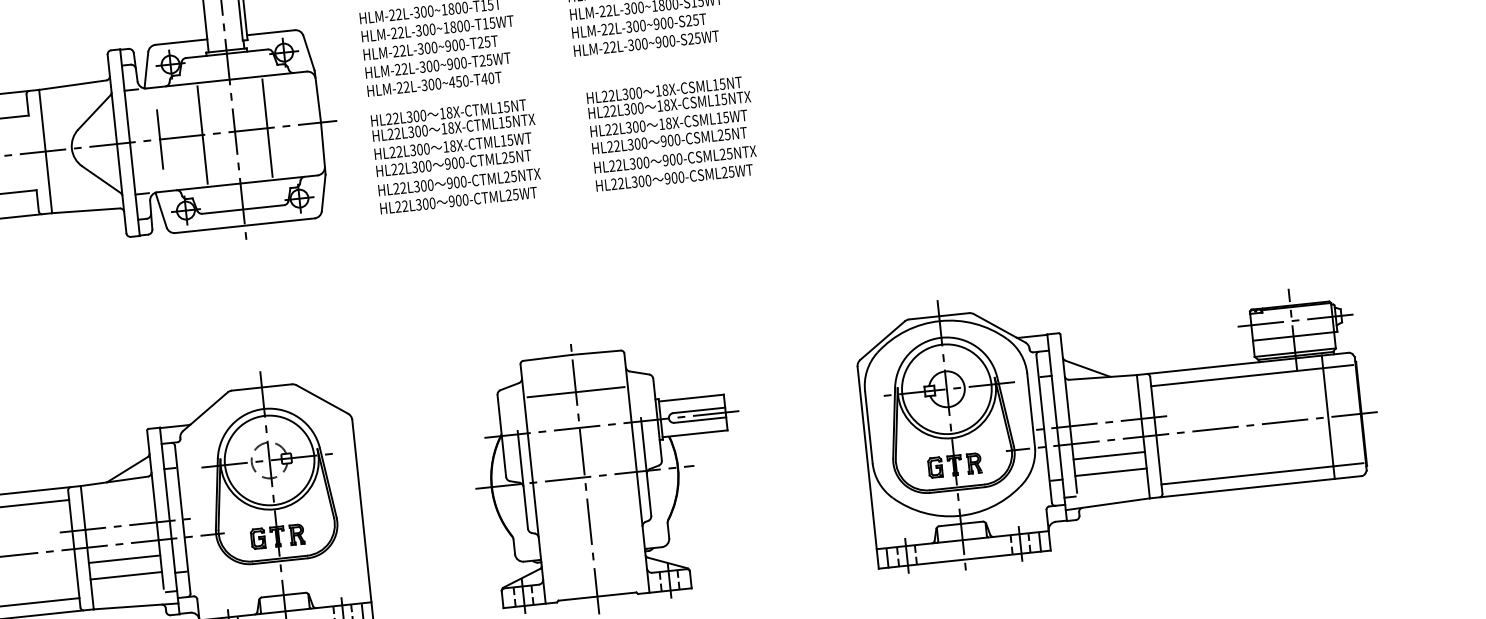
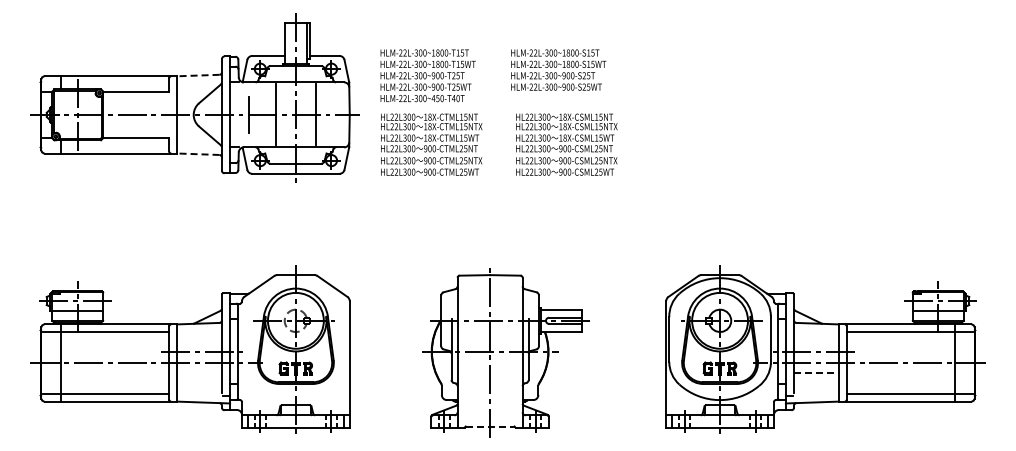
line: (71, 85) -> (197, 75), solid -> dashed
line: (84, 211) -> (197, 154), solid -> dashed
line: (574, 392) -> (489, 298), removed
line: (1109, 455) -> (816, 372), solid -> dashed
line: (1109, 471) -> (815, 382), removed
line: (124, 559) -> (199, 372), removed
line: (126, 575) -> (199, 382), removed
line: (598, 596) -> (490, 426), solid -> dashed

